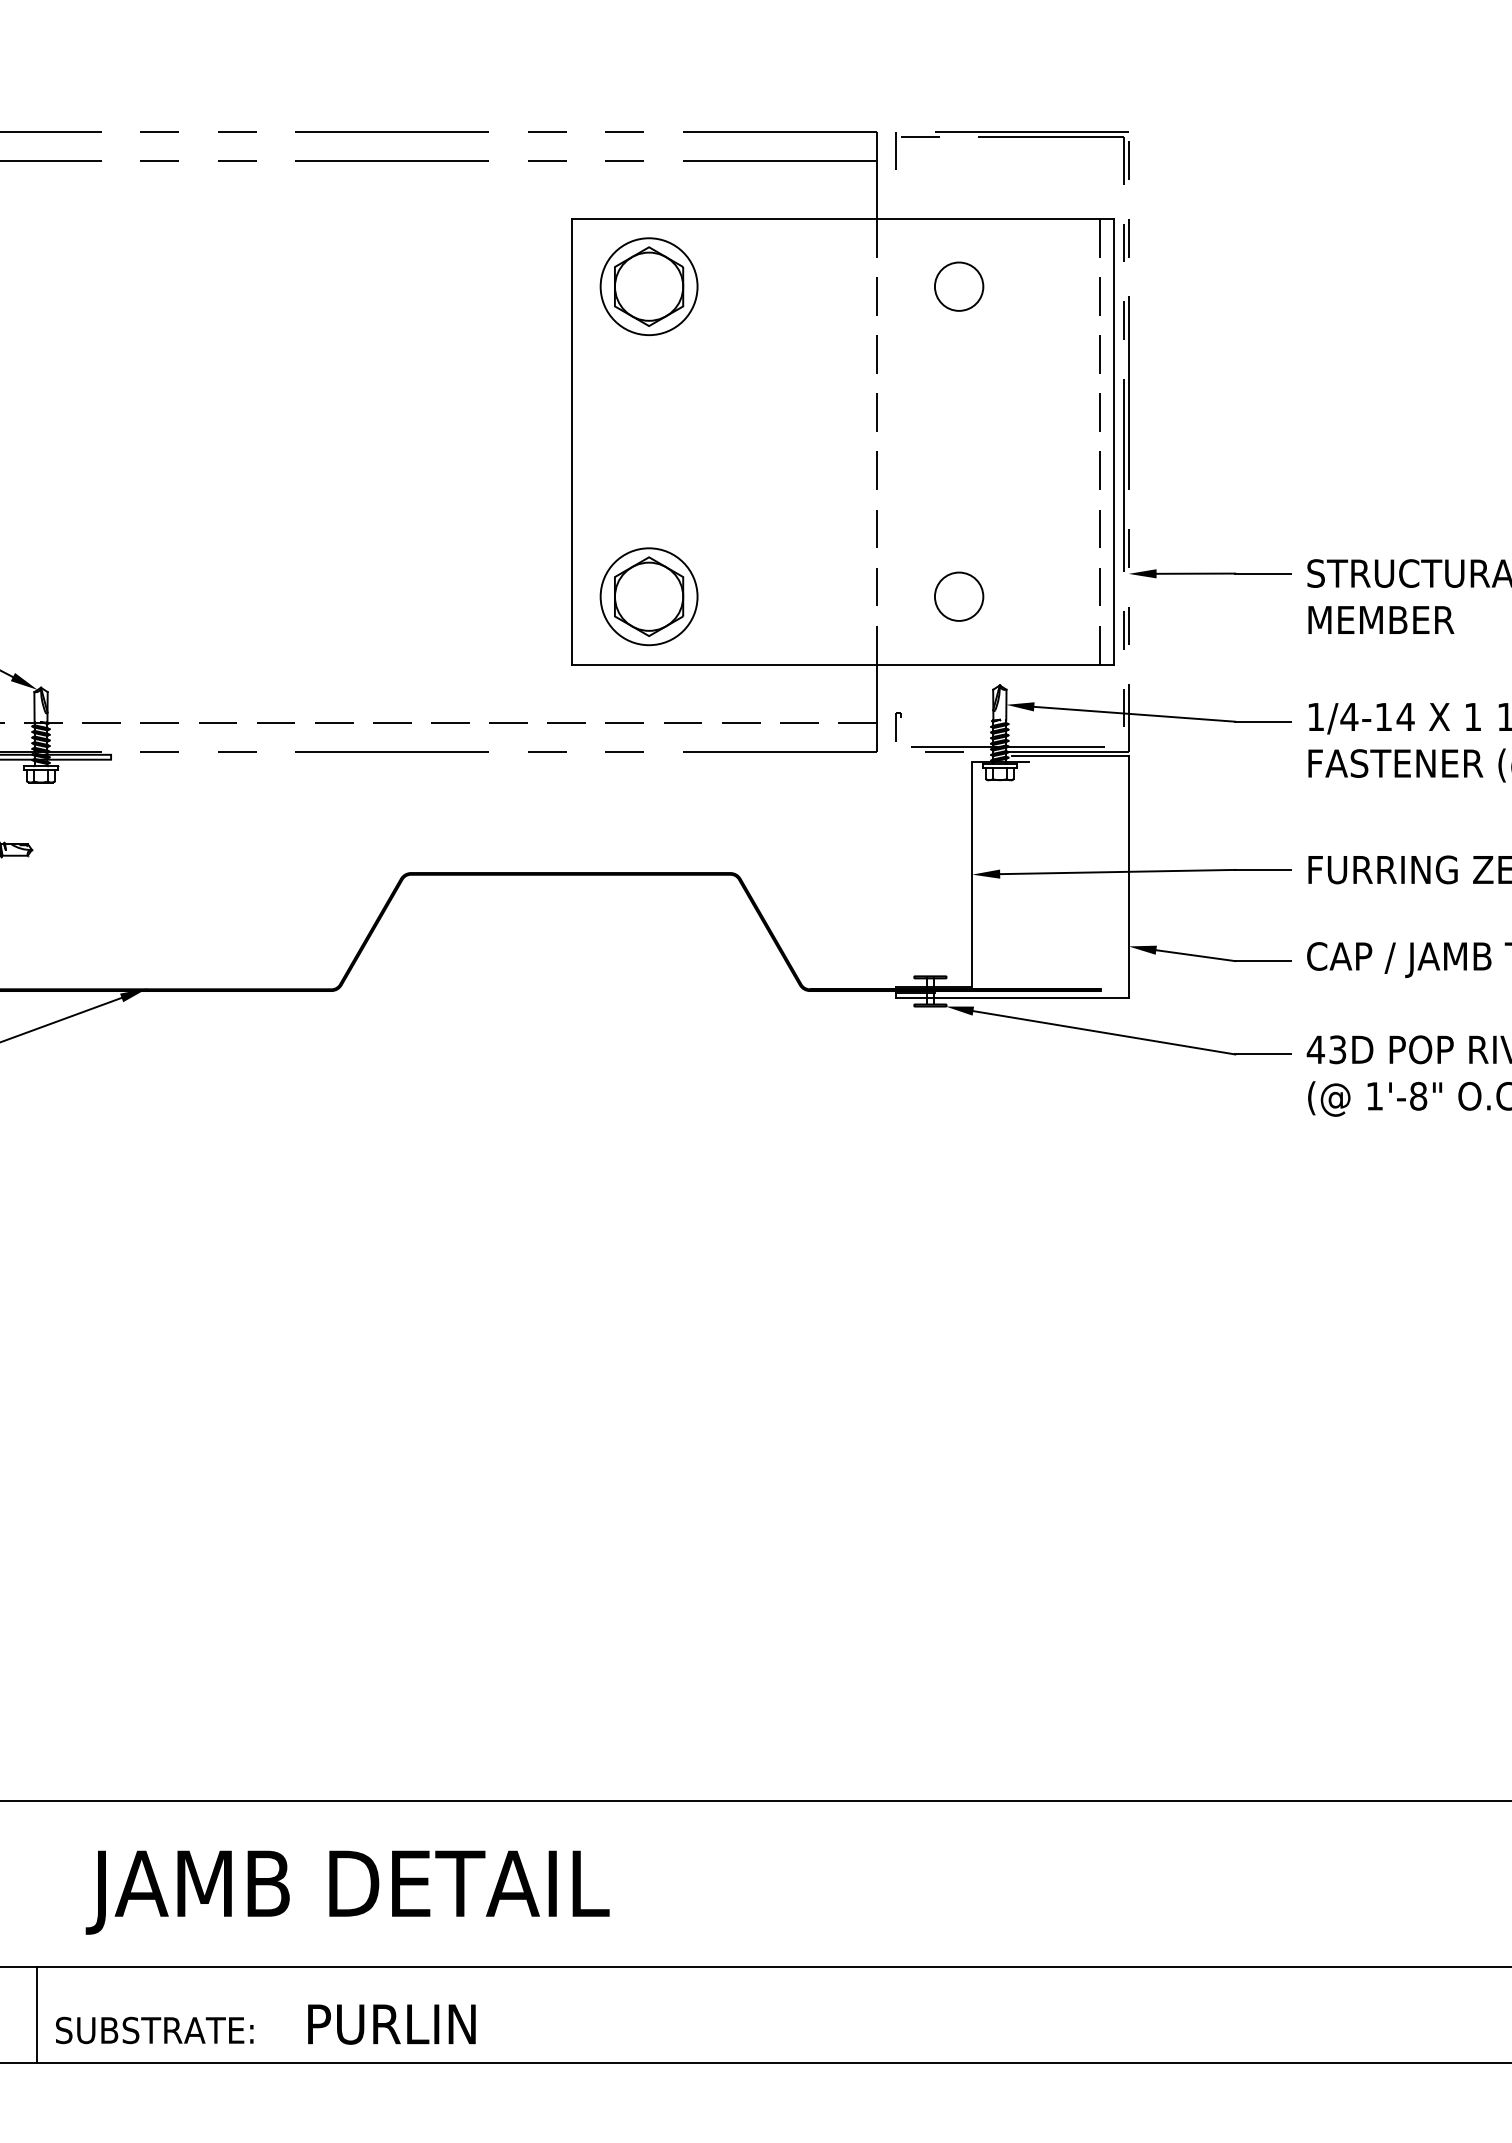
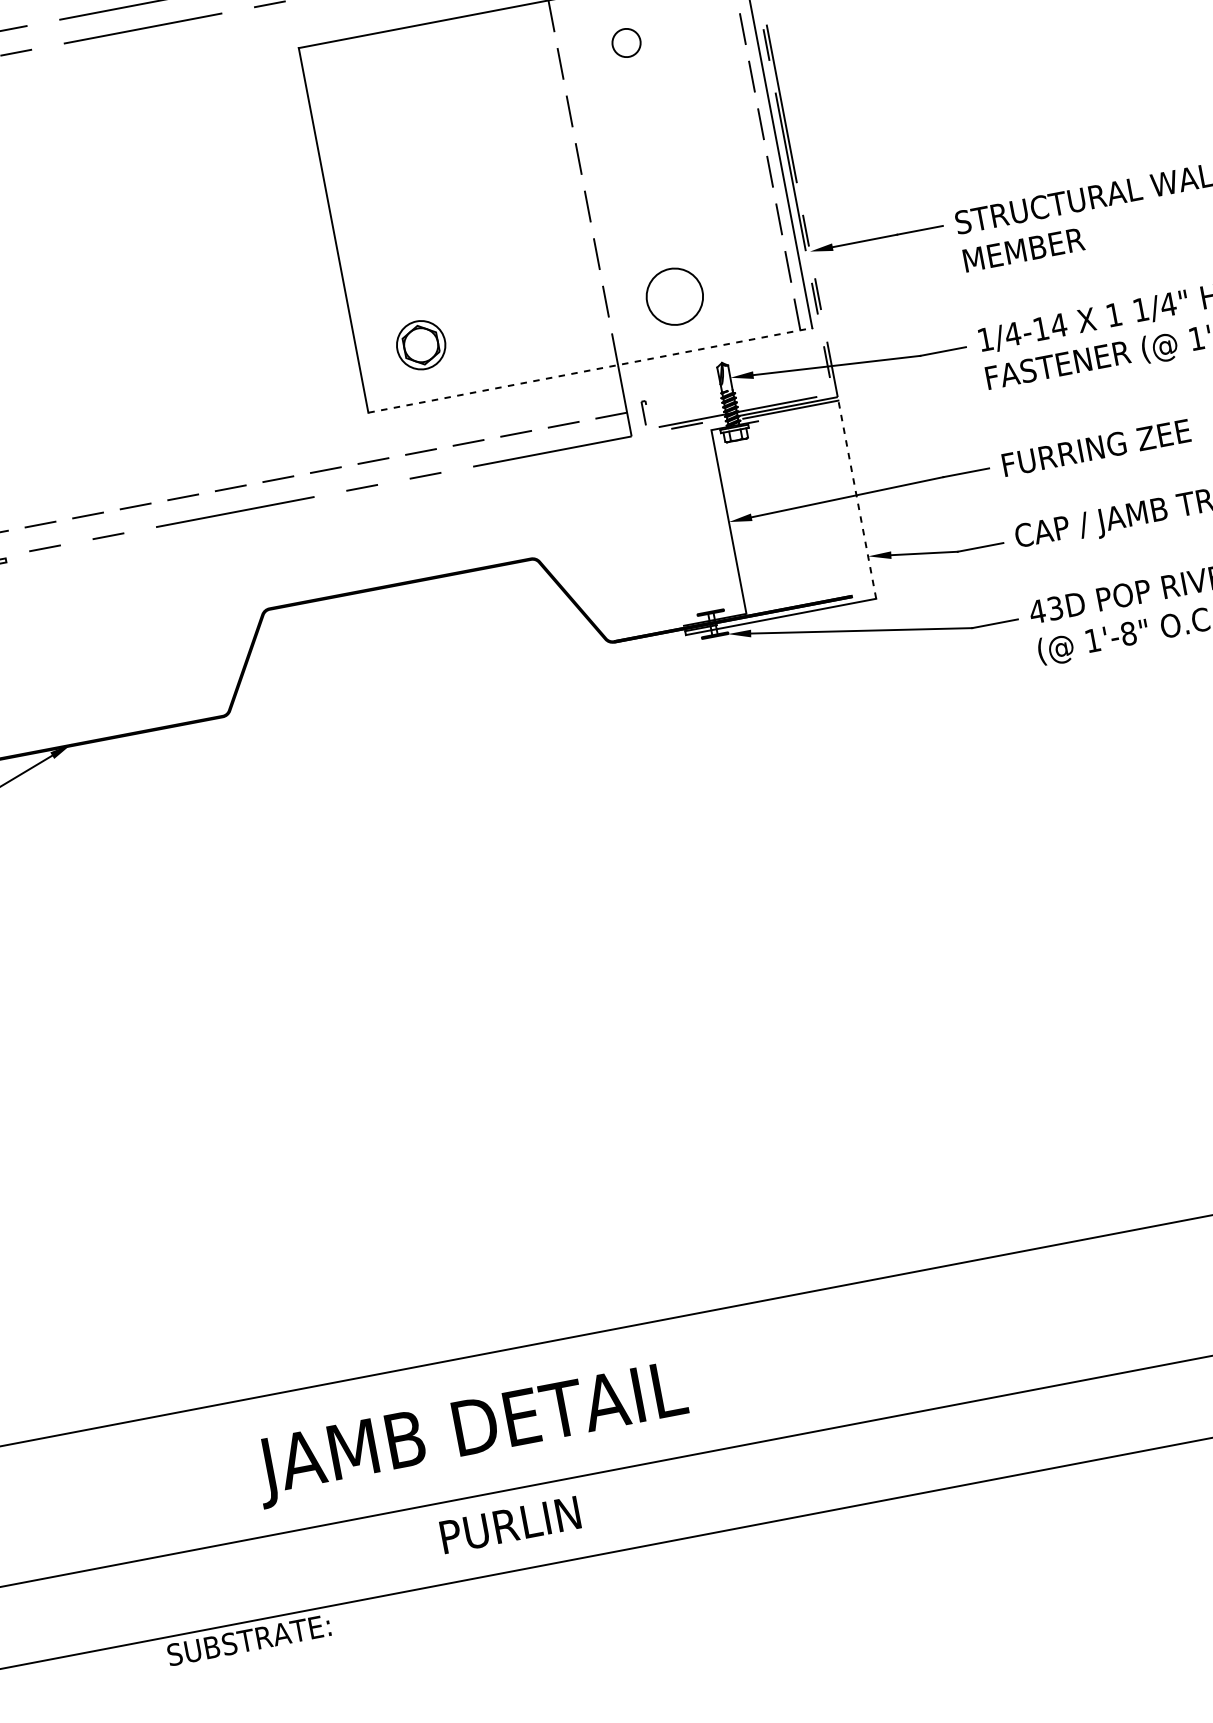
part: (648, 286) -> (372, 91), removed
circle: (959, 286) -> (626, 42), size x0.7
part: (648, 596) -> (420, 345), size x0.6
circle: (958, 596) -> (674, 296), size x1.4
line: (843, 664) -> (590, 370), solid -> dashed
line: (1128, 876) -> (857, 499), solid -> dashed
text: (347, 1892) -> (471, 1434), moved
line: (37, 2014) -> (142, 1600), removed
text: (391, 2024) -> (510, 1525), moved
text: (154, 2030) -> (248, 1640), moved

